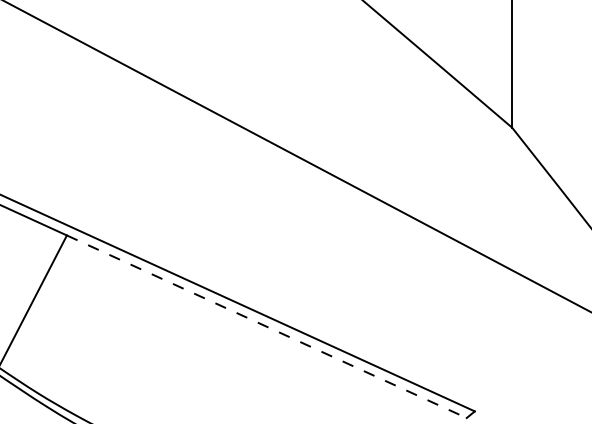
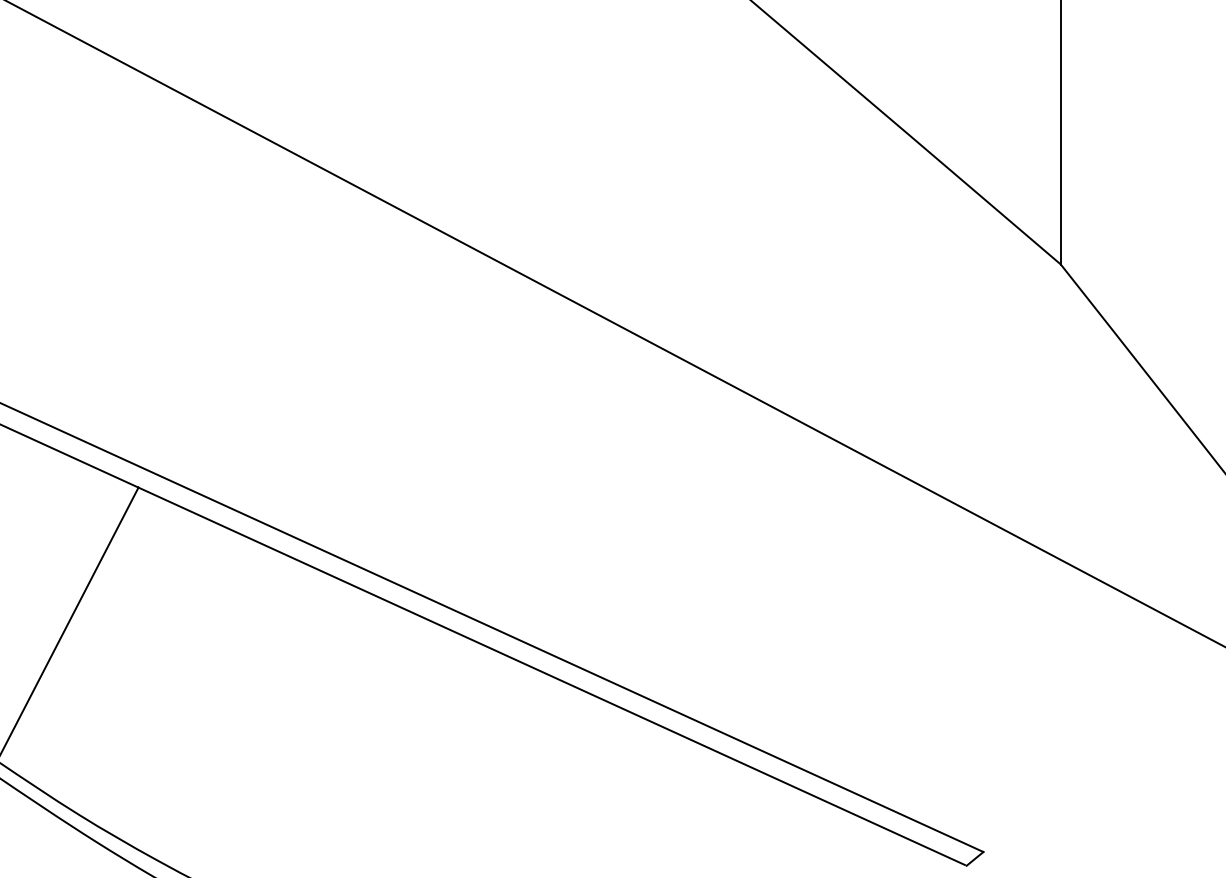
line: (266, 326) -> (551, 676), dashed -> solid

